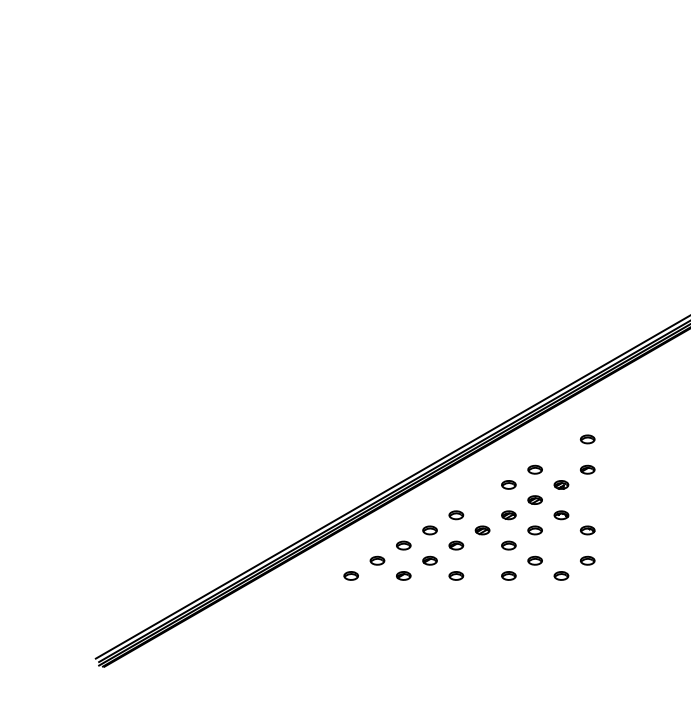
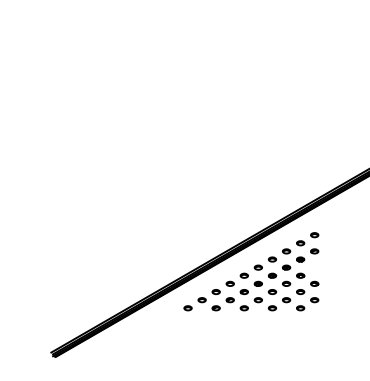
part: (561, 454) -> (300, 243), added
part: (480, 499) -> (257, 267), added
part: (561, 546) -> (300, 292), added
part: (480, 561) -> (257, 300), added

